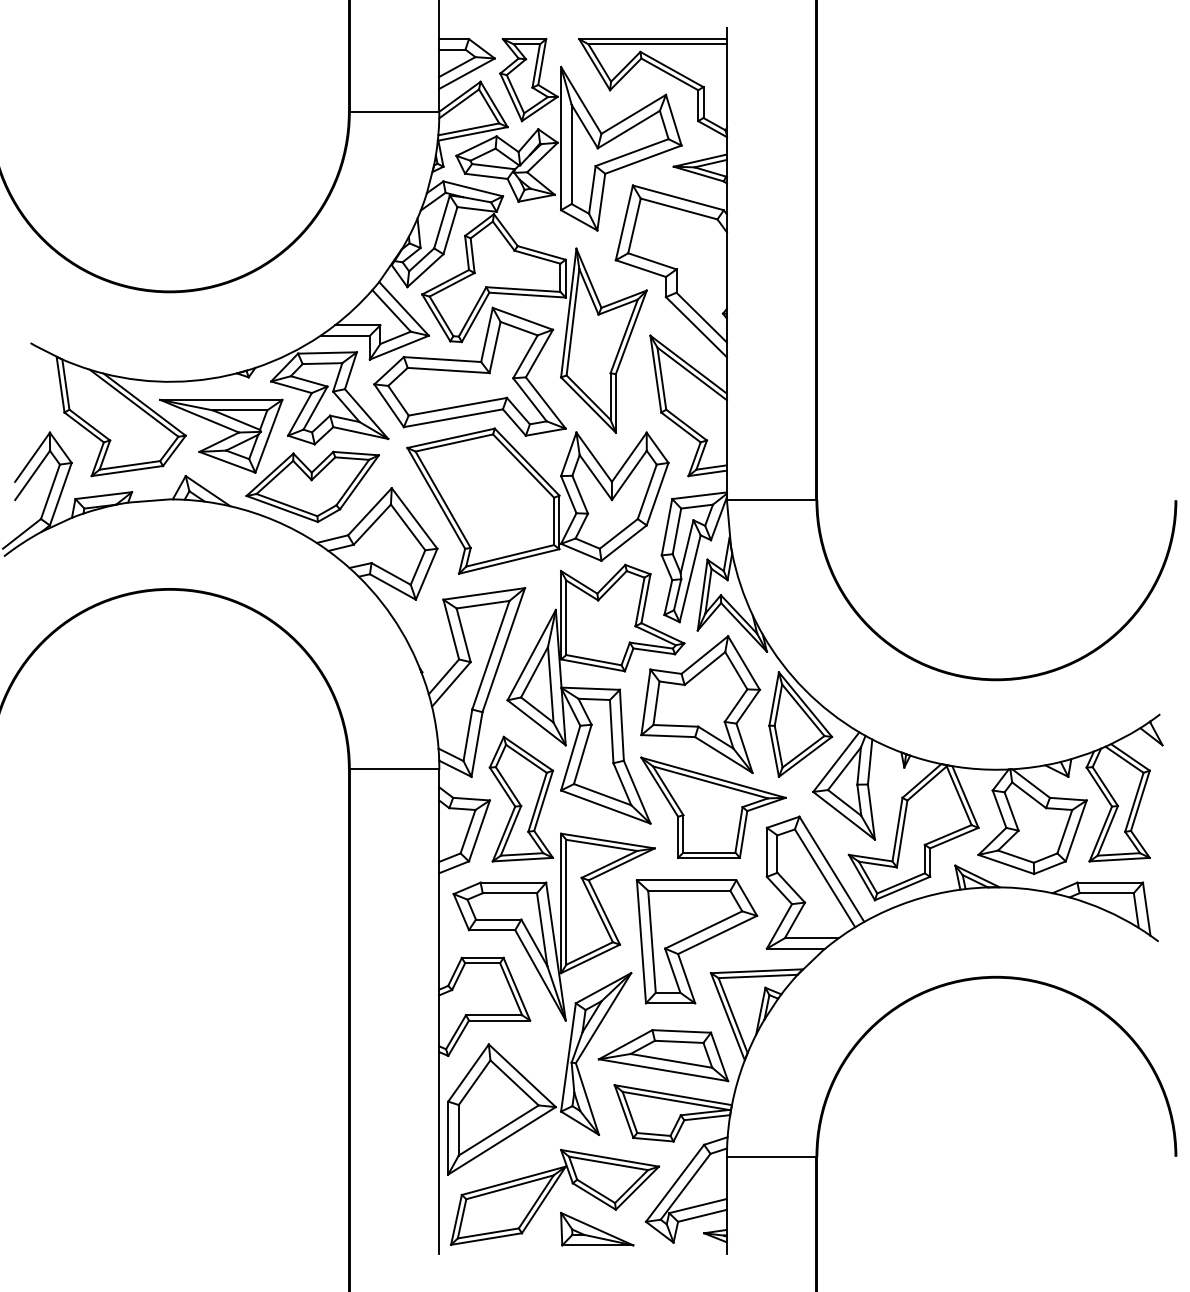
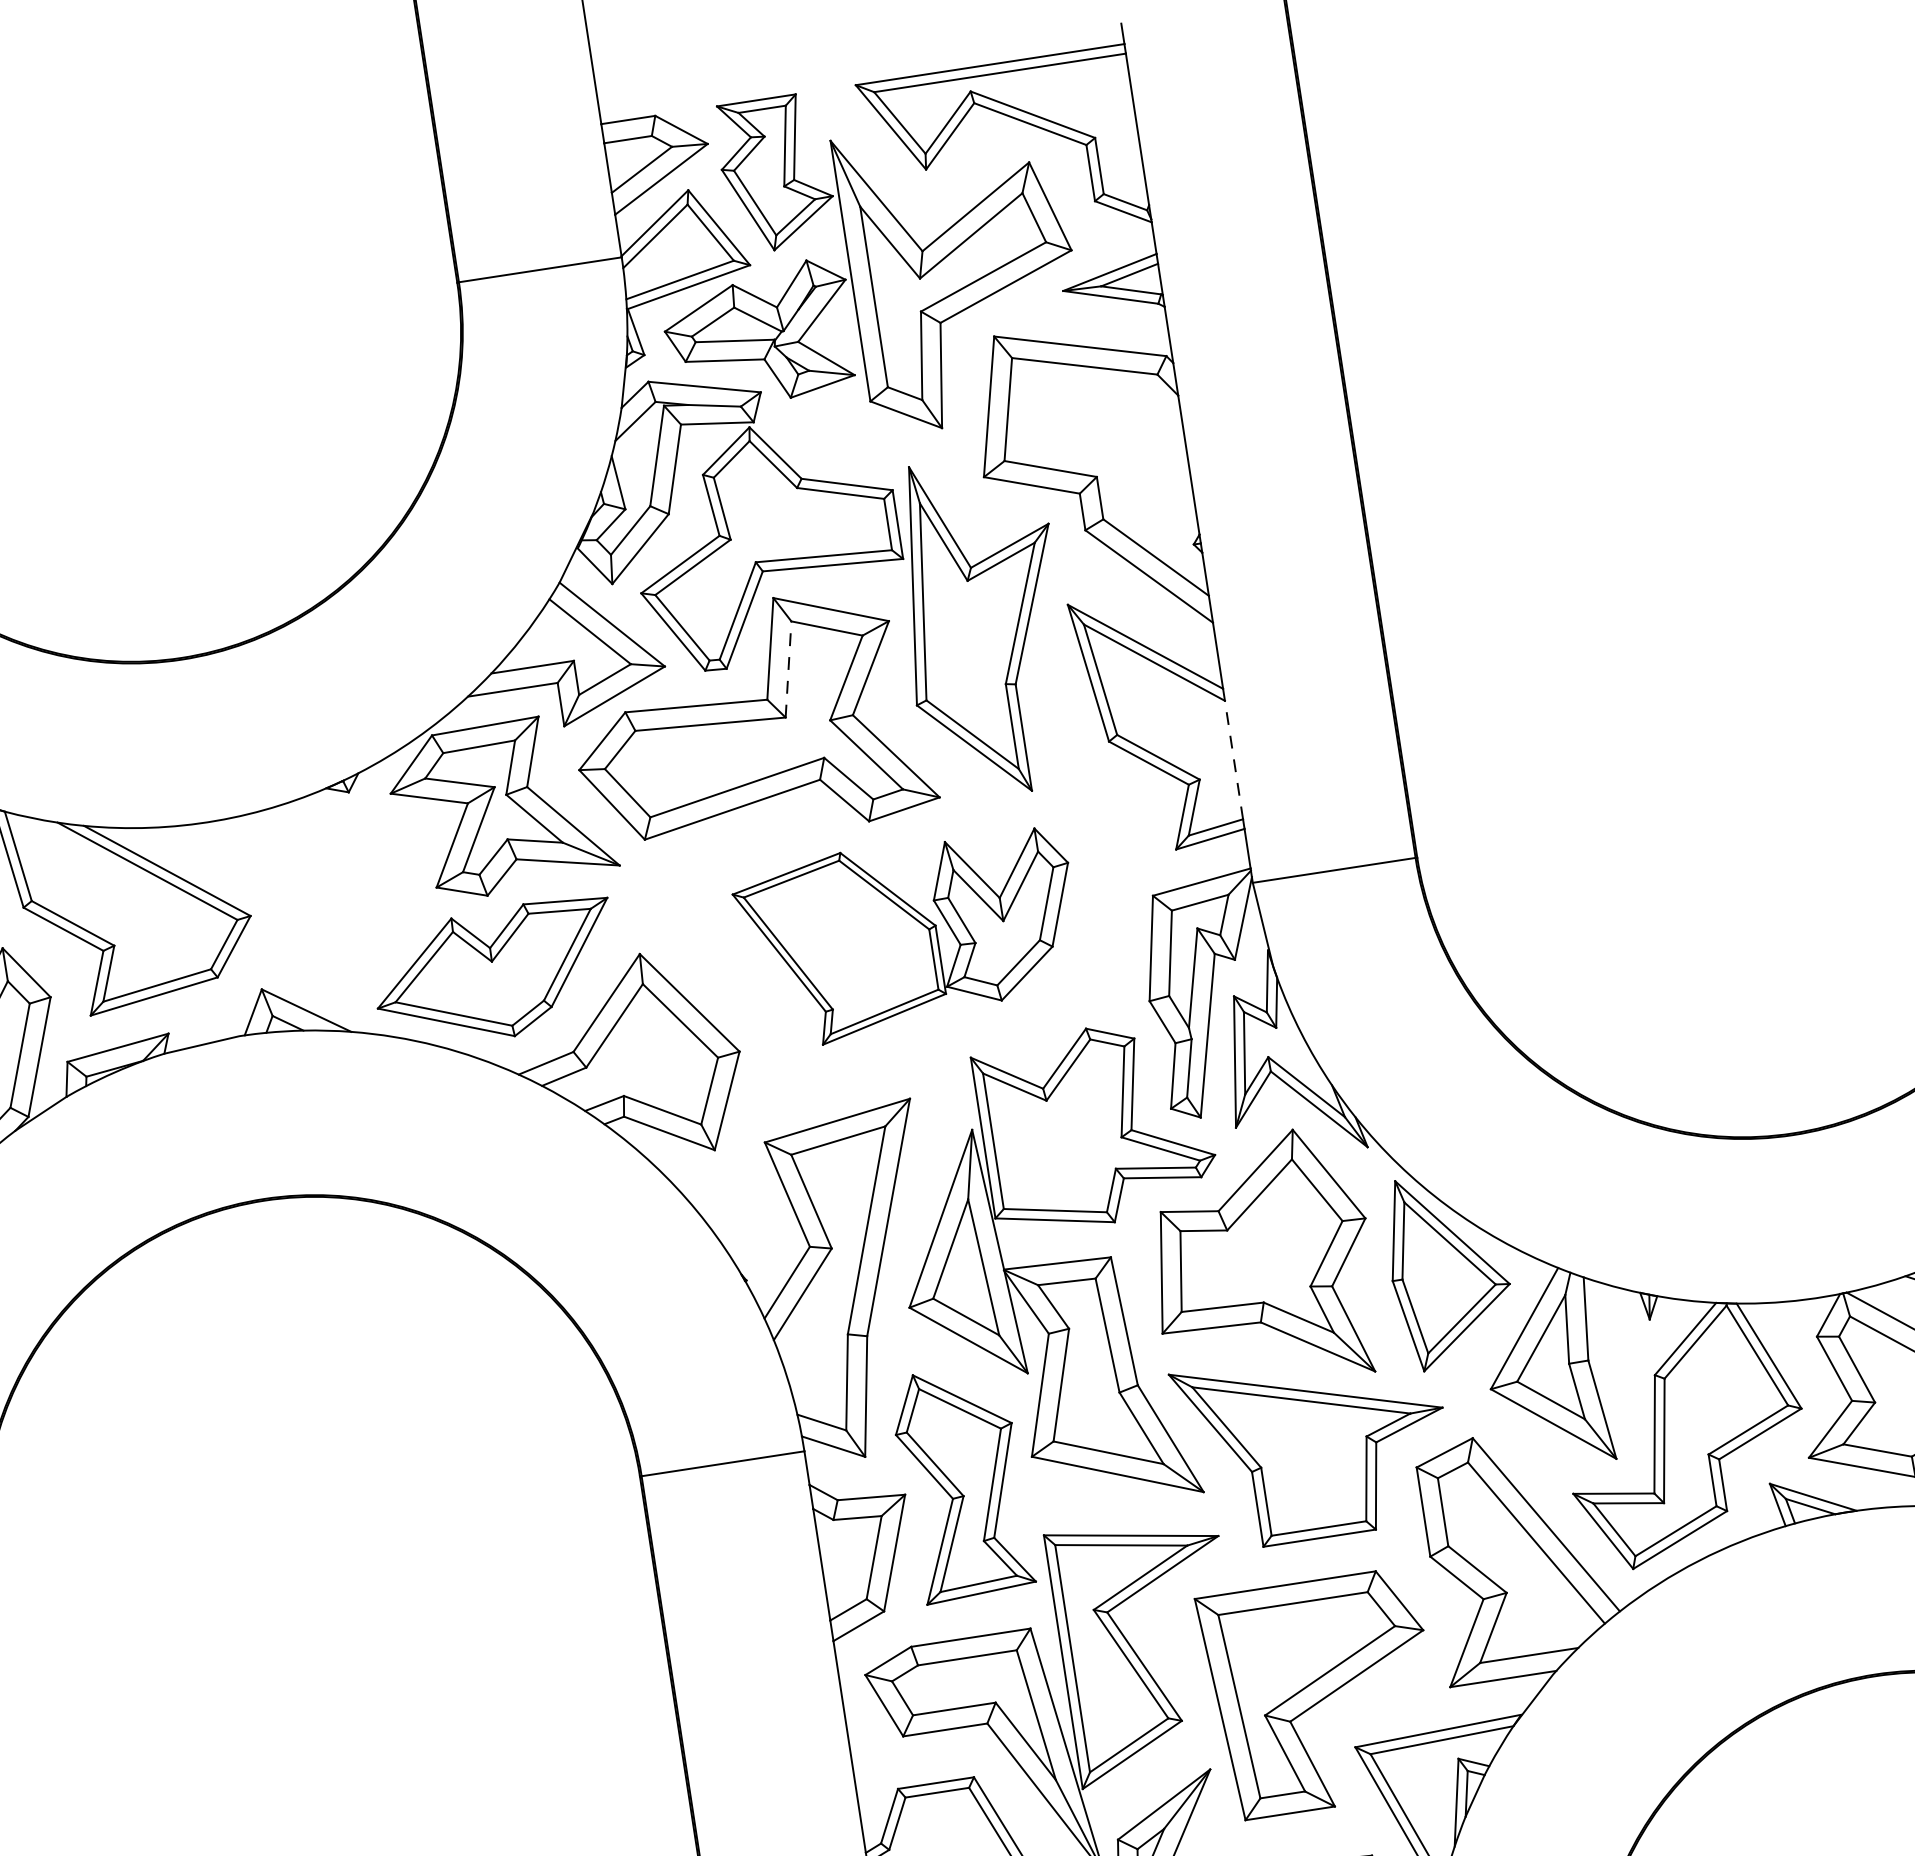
line: (495, 347) -> (789, 669), solid -> dashed
line: (726, 432) -> (1233, 759), solid -> dashed
part: (221, 435) -> (315, 905), removed
part: (537, 500) -> (908, 935), size x0.7

